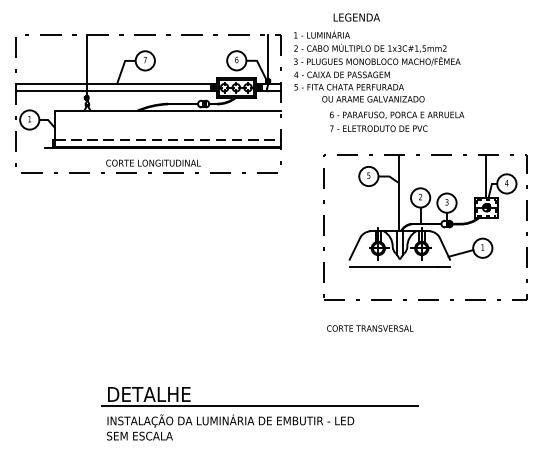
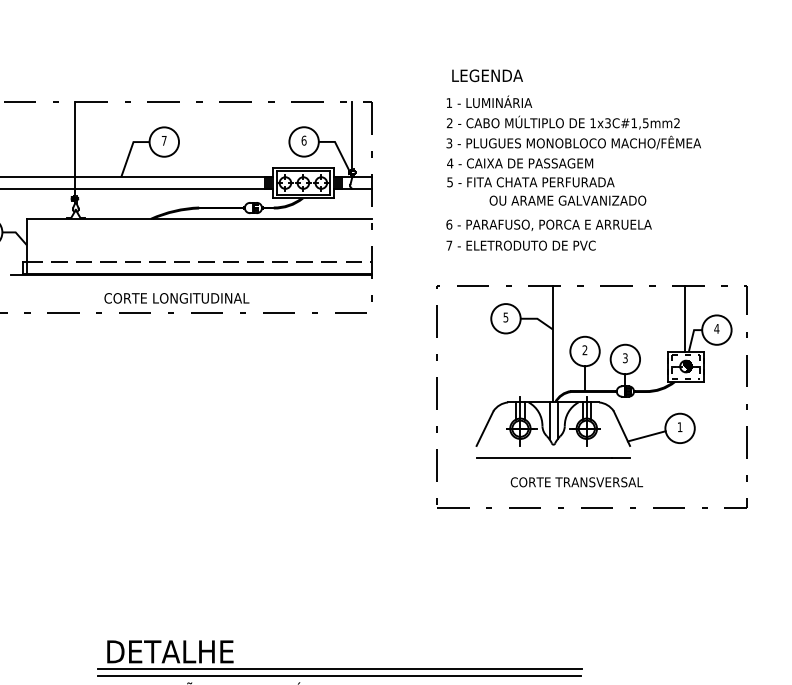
text: (377, 66) -> (574, 150), moved
text: (370, 328) -> (577, 482), moved
line: (260, 409) -> (340, 674), added

